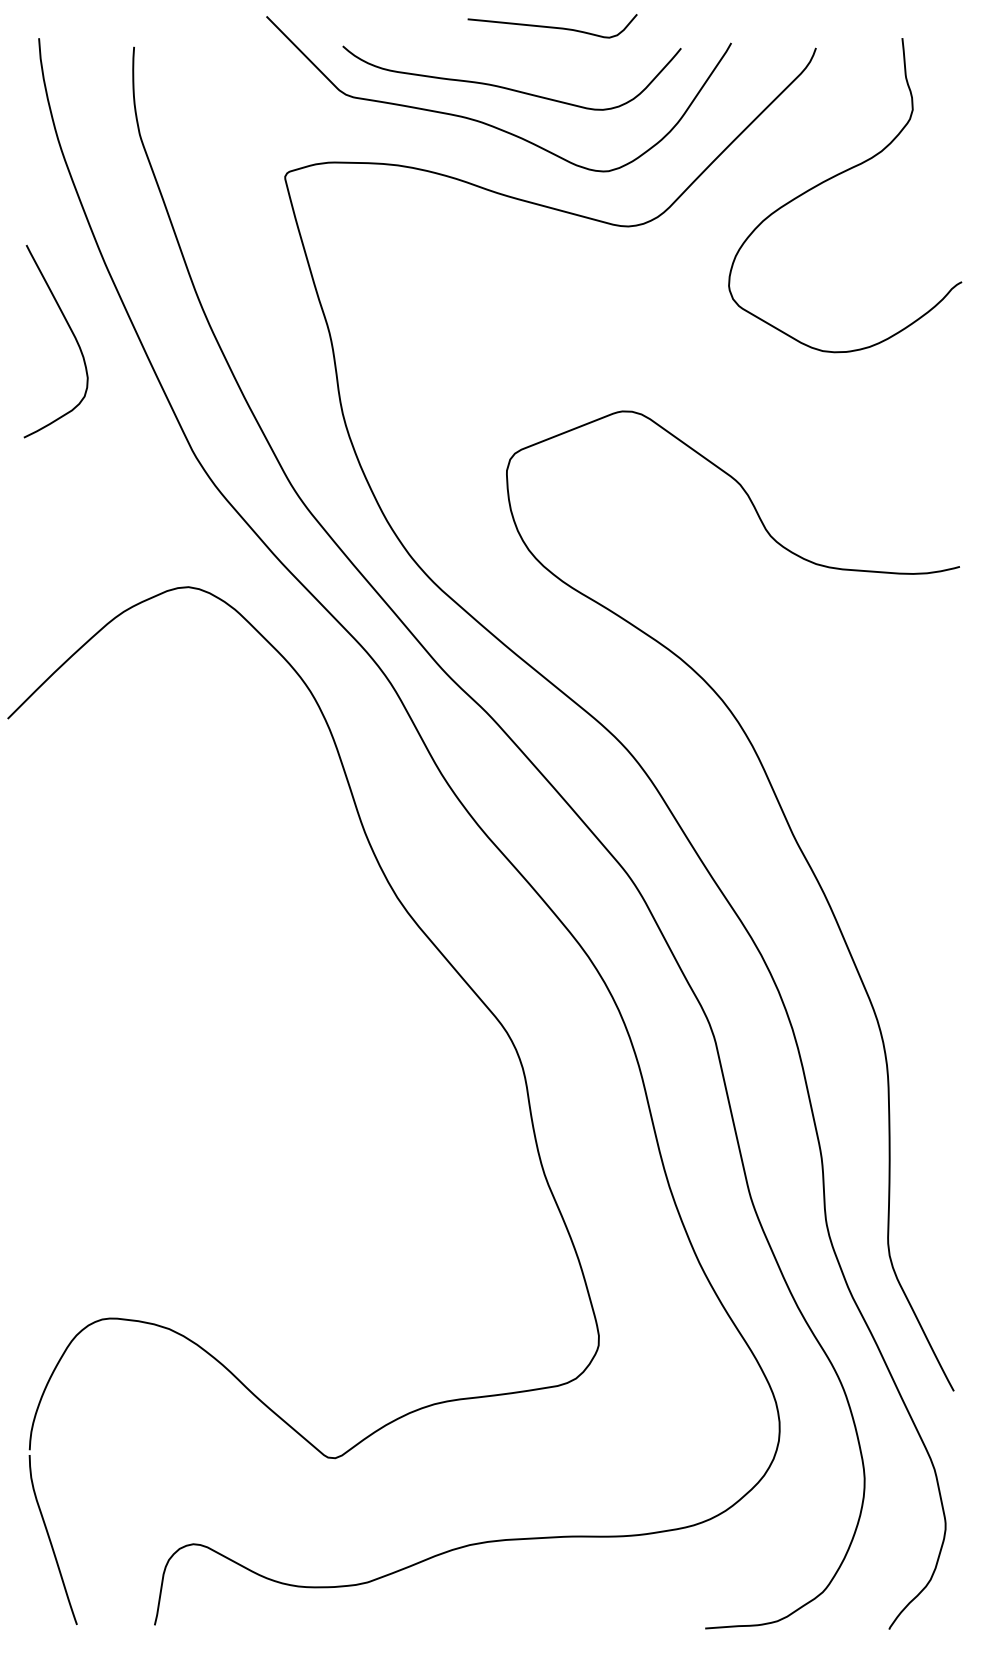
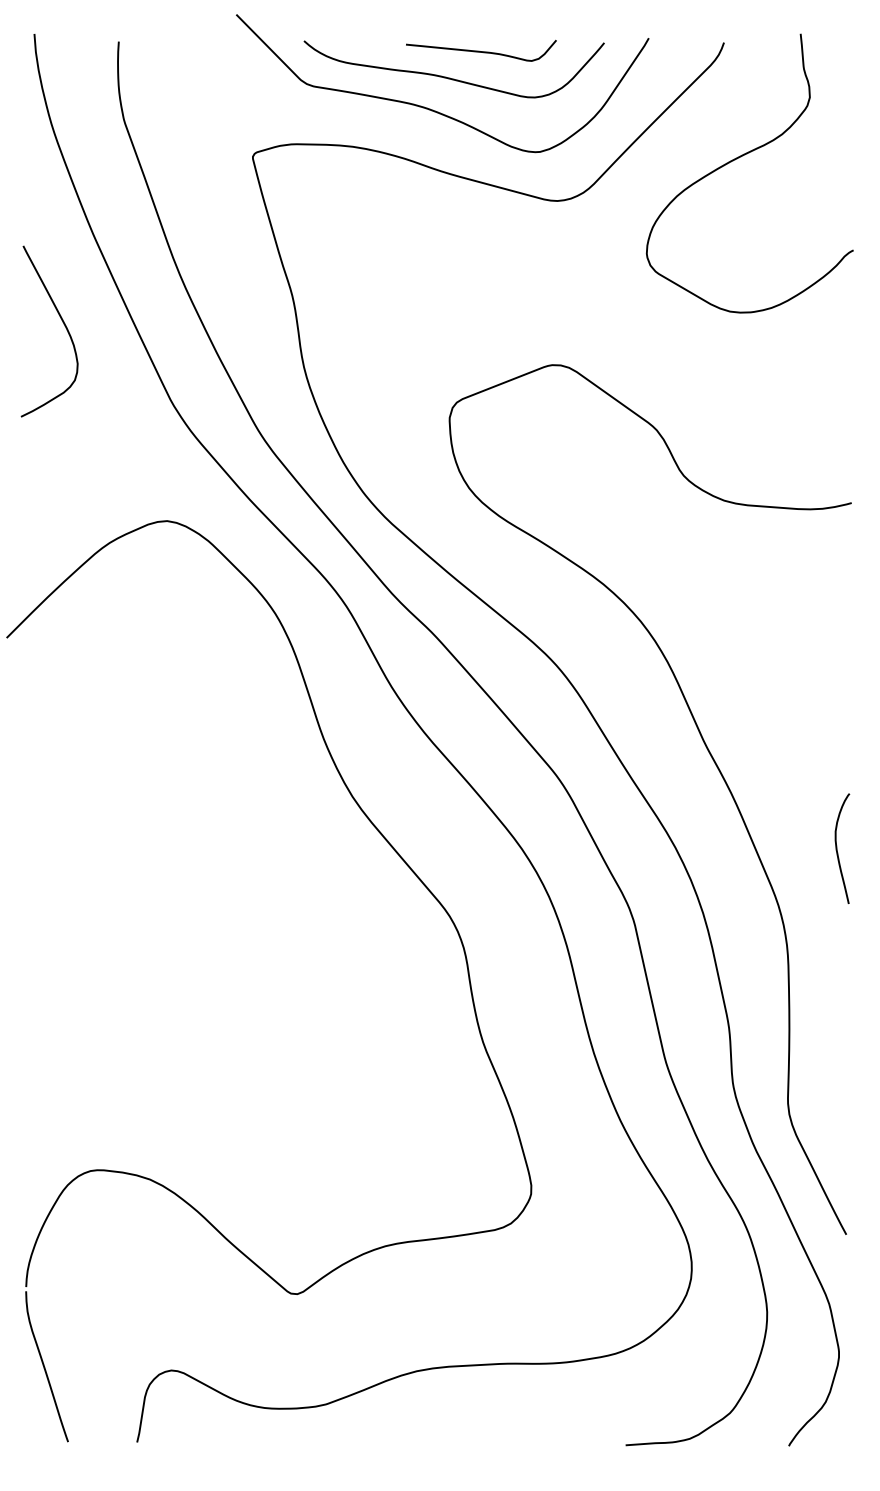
curve: (552, 26) -> (481, 51), moved
curve: (71, 332) -> (63, 323), moved
curve: (943, 956) -> (837, 848), added

